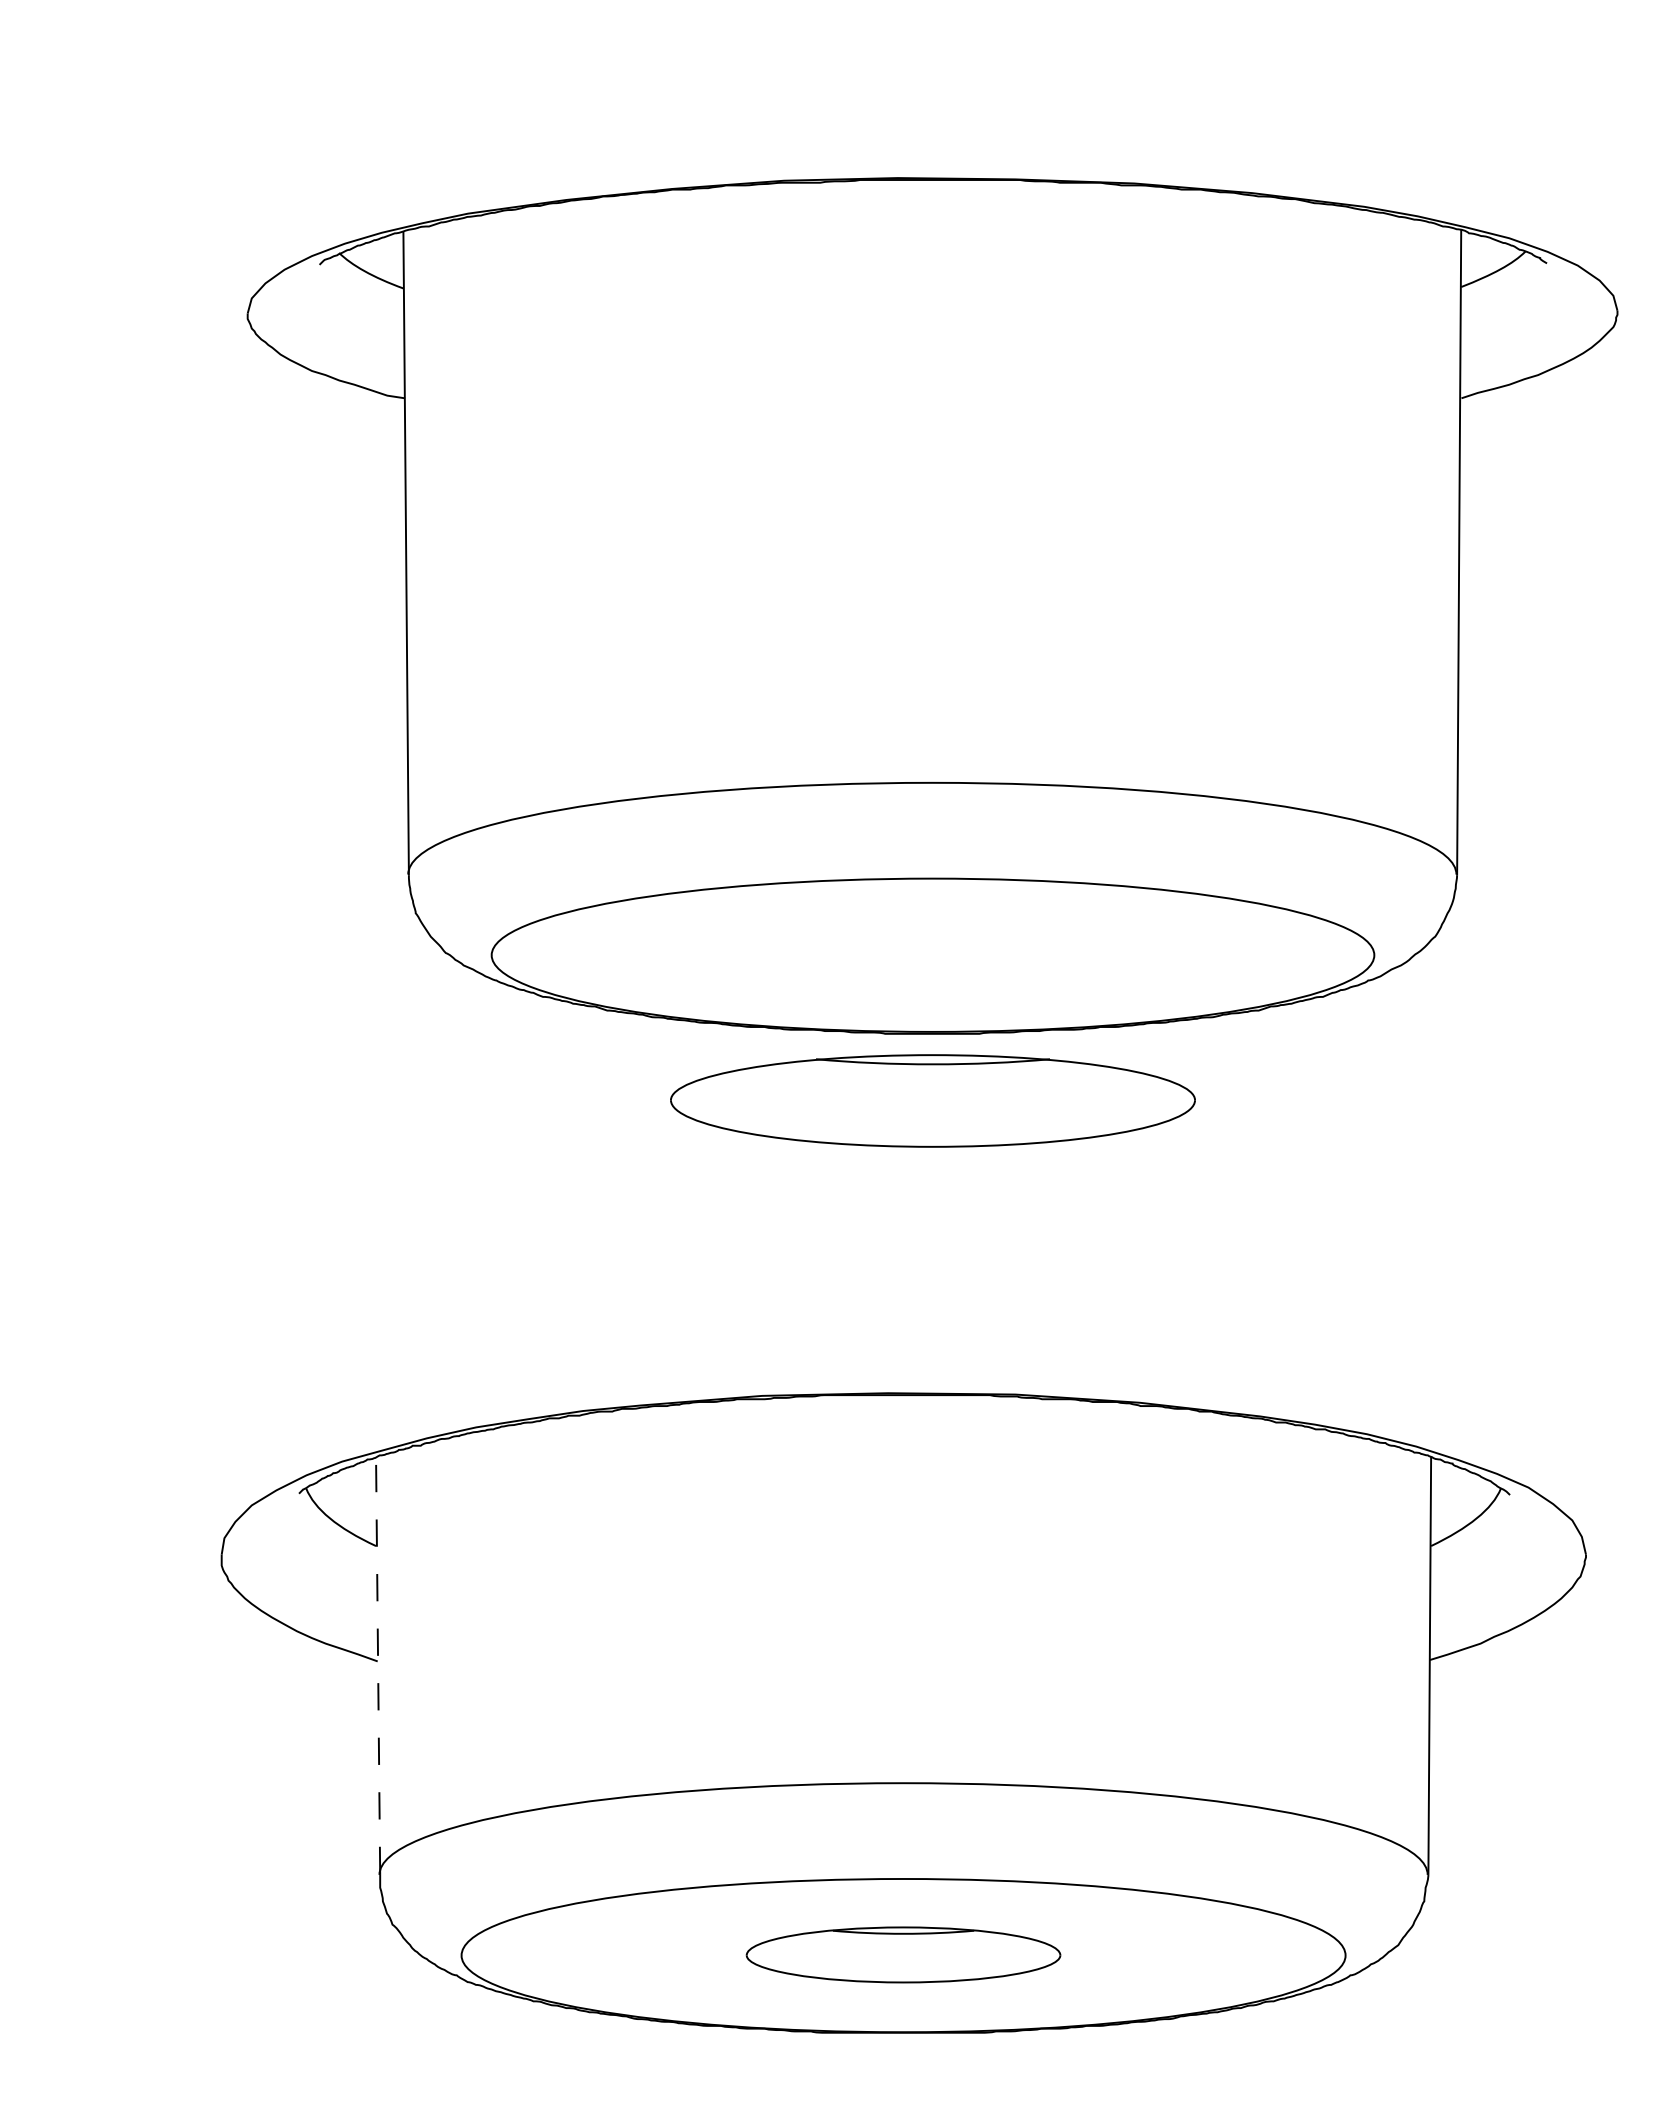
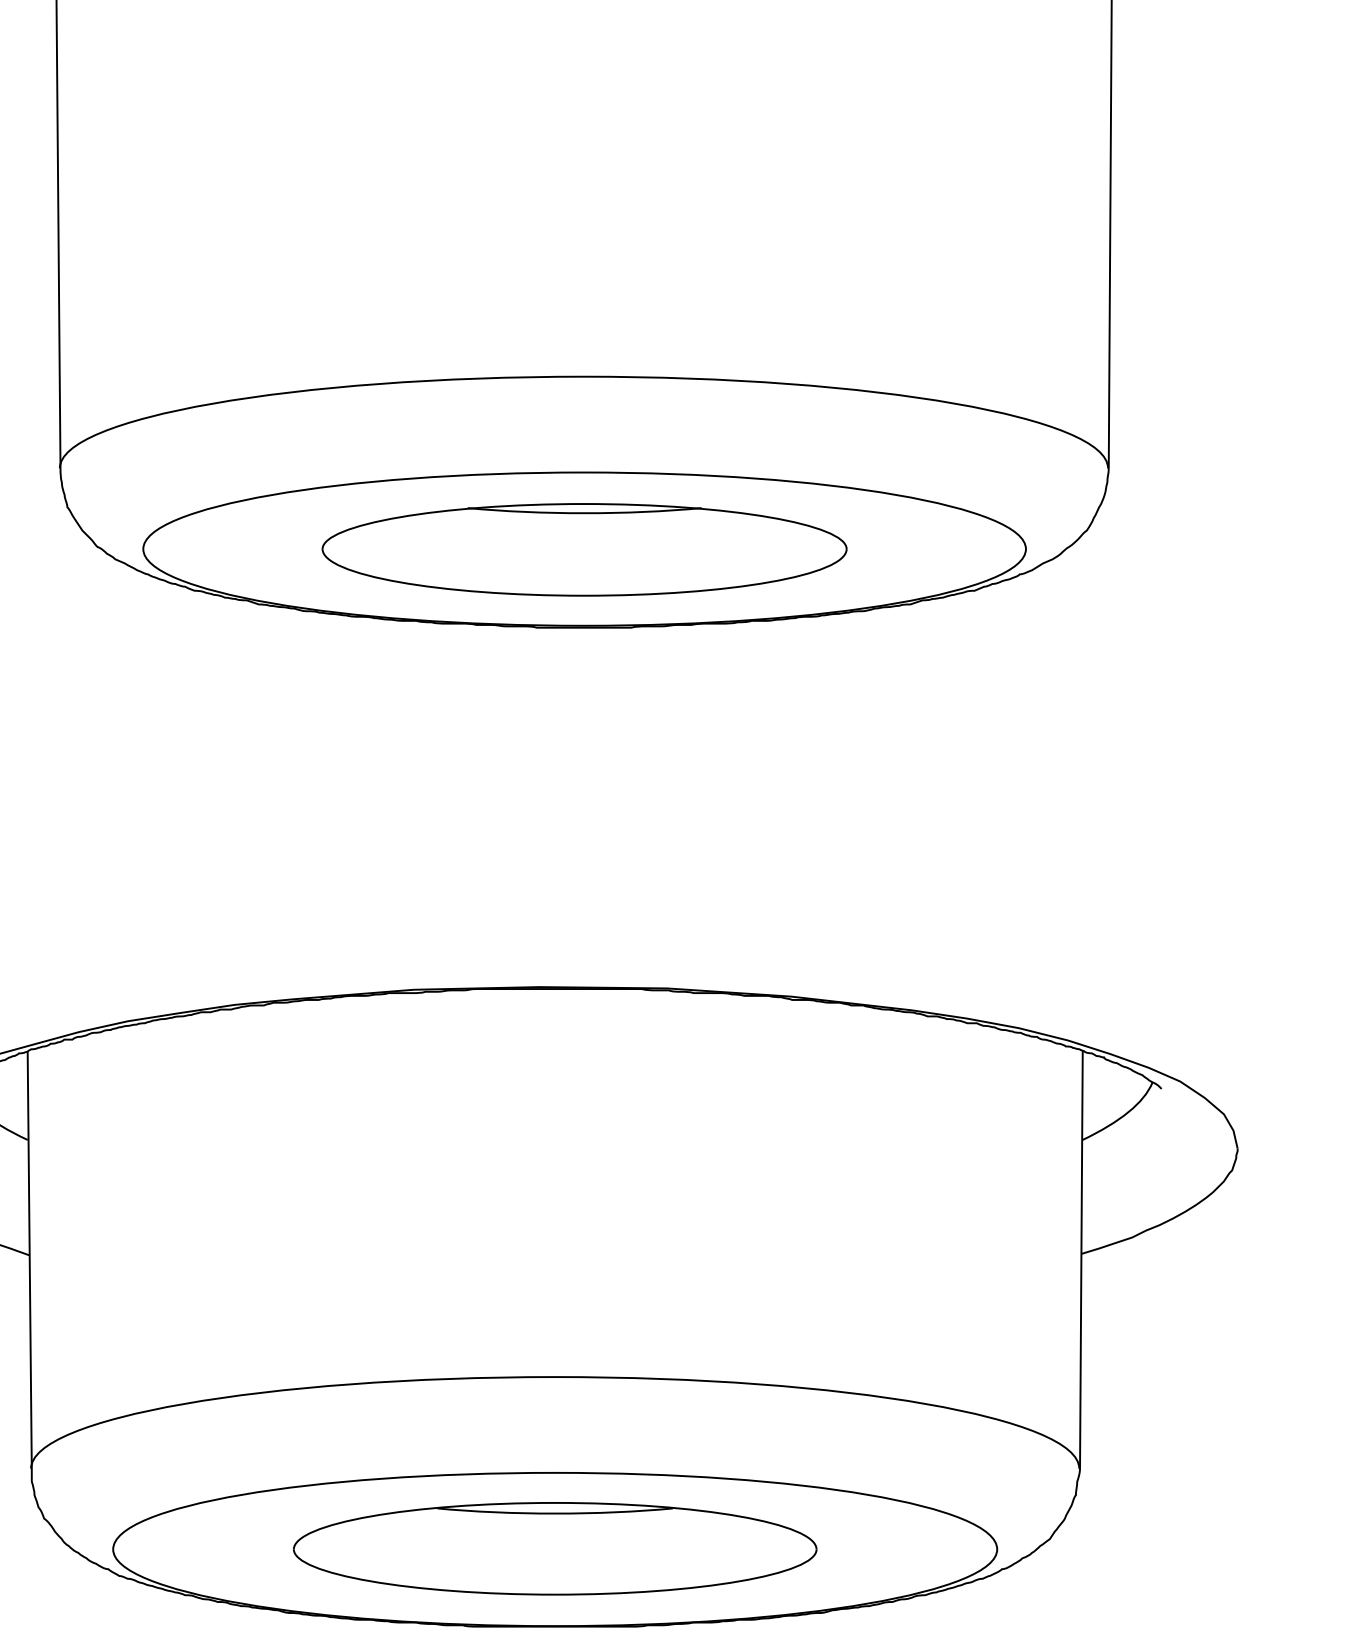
part: (932, 1100) -> (584, 549), moved
line: (378, 1665) -> (30, 1259), dashed -> solid
part: (903, 1954) -> (555, 1548), size x1.67

